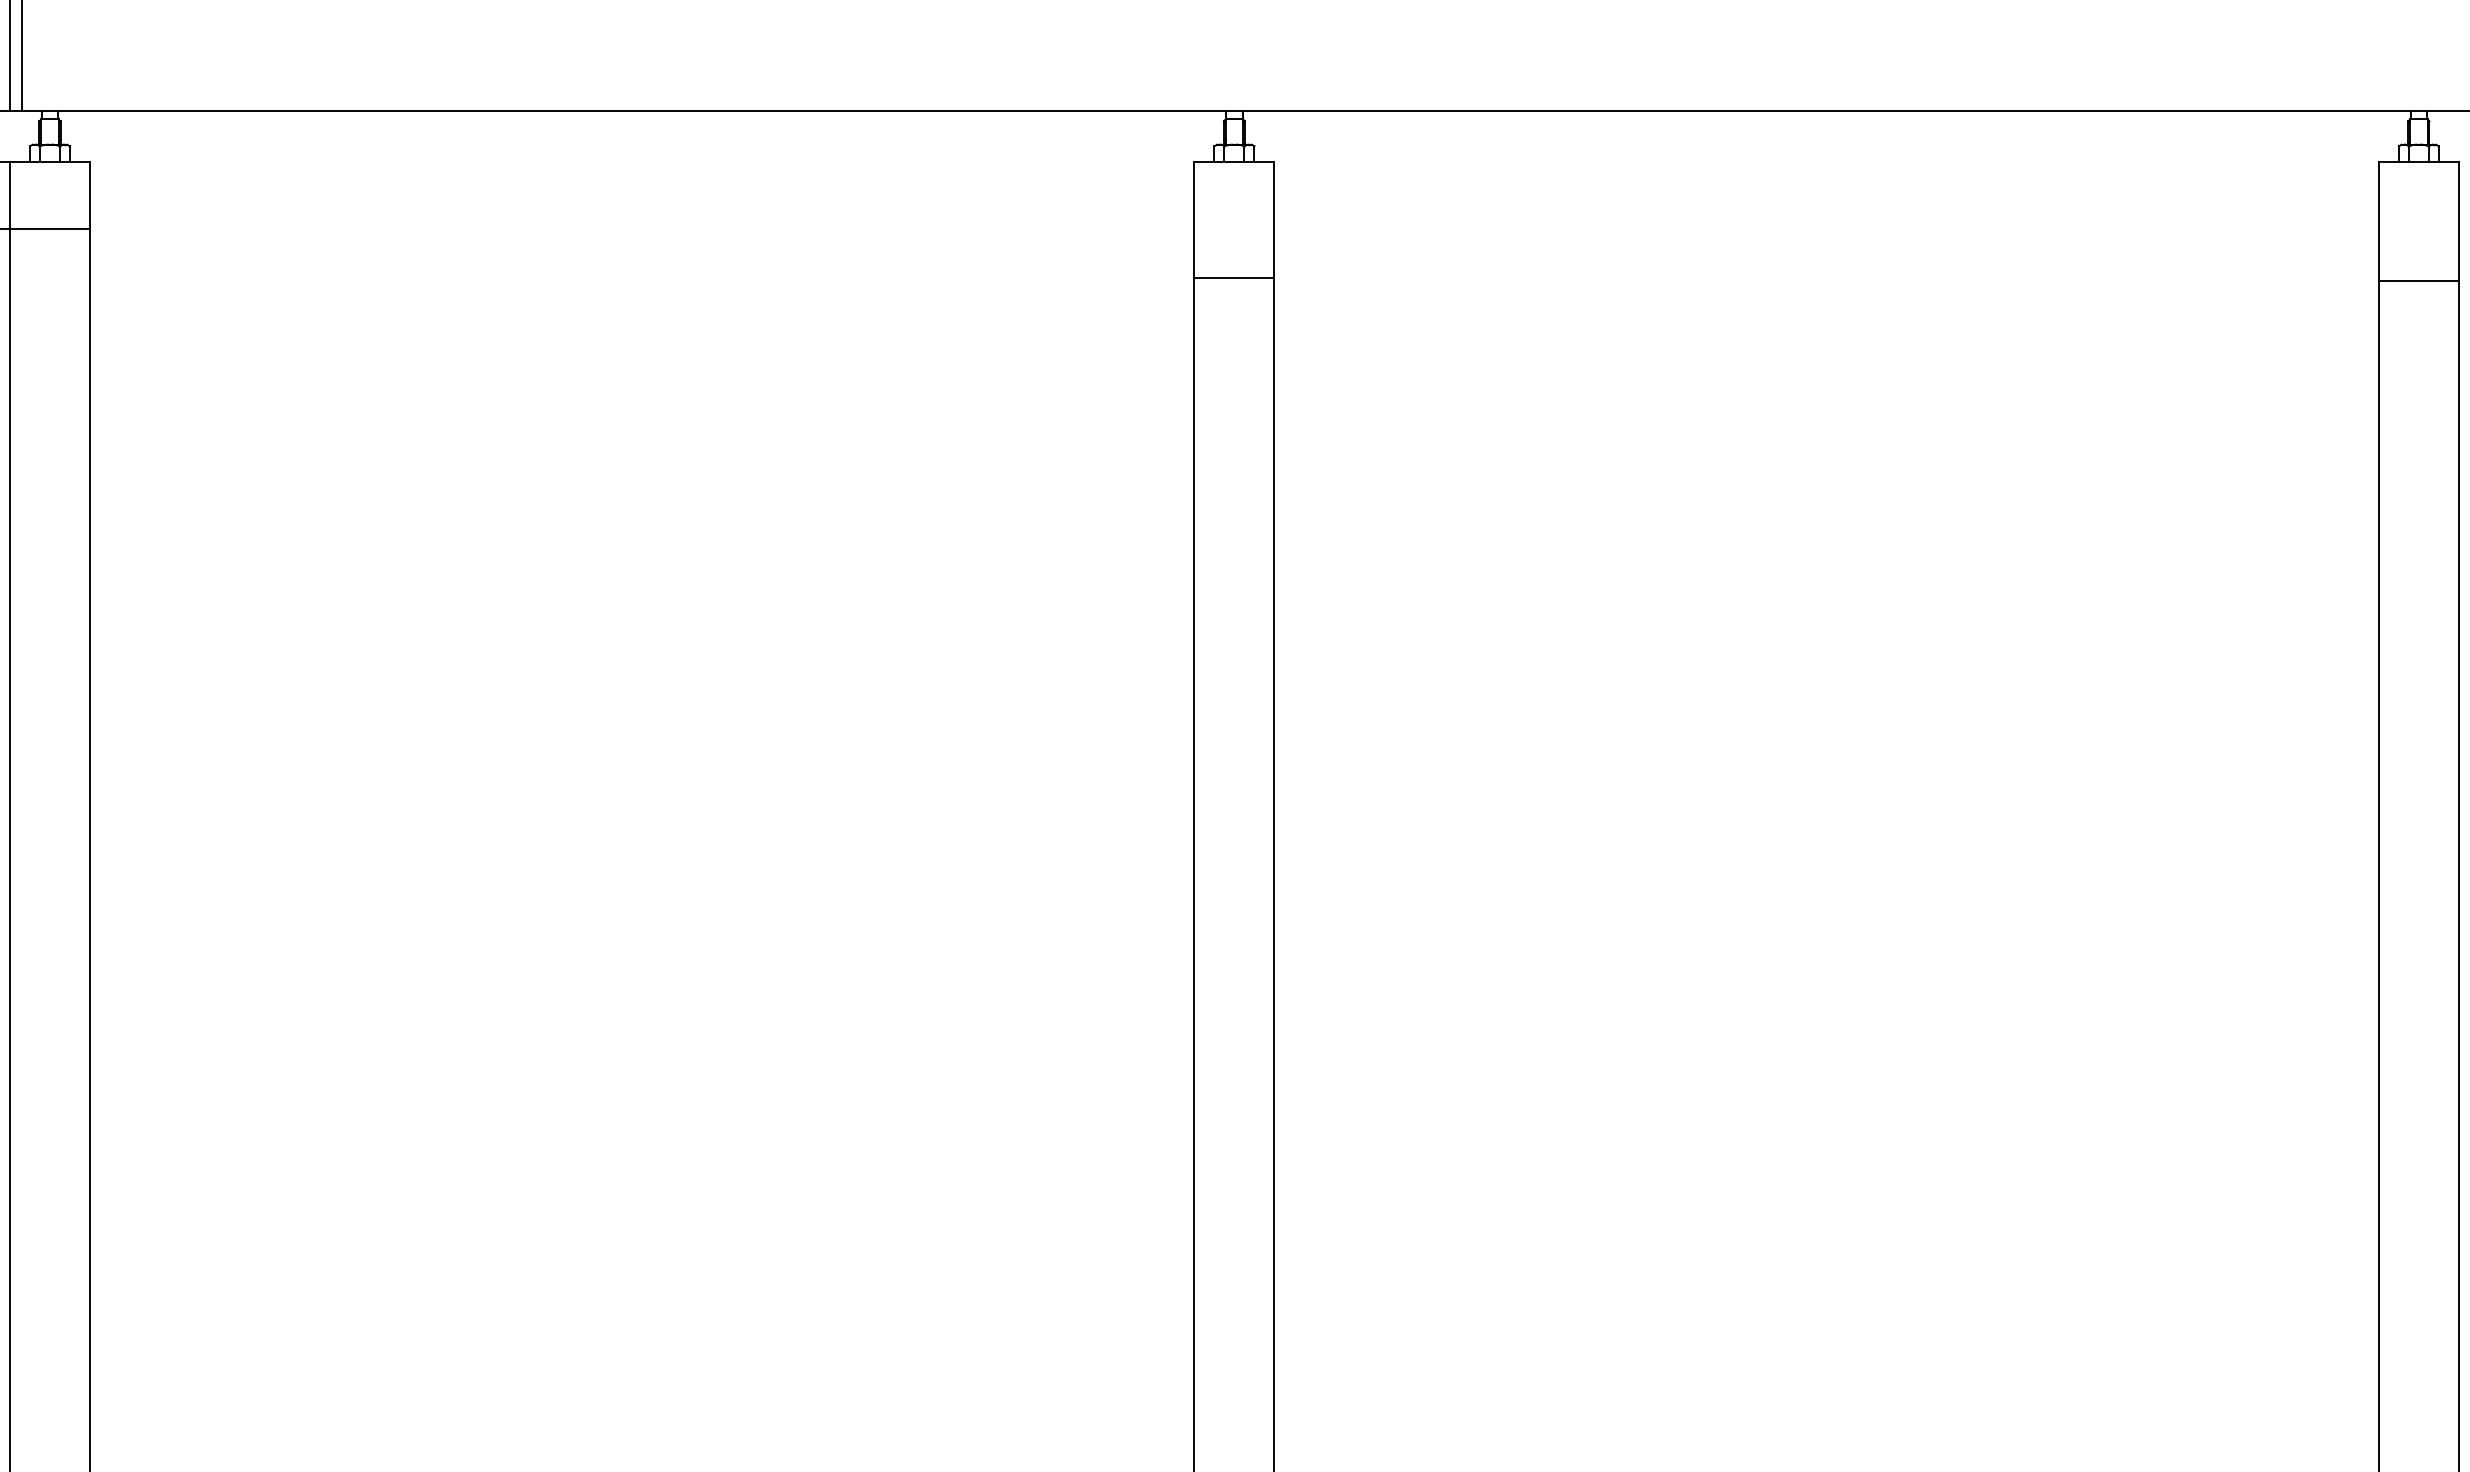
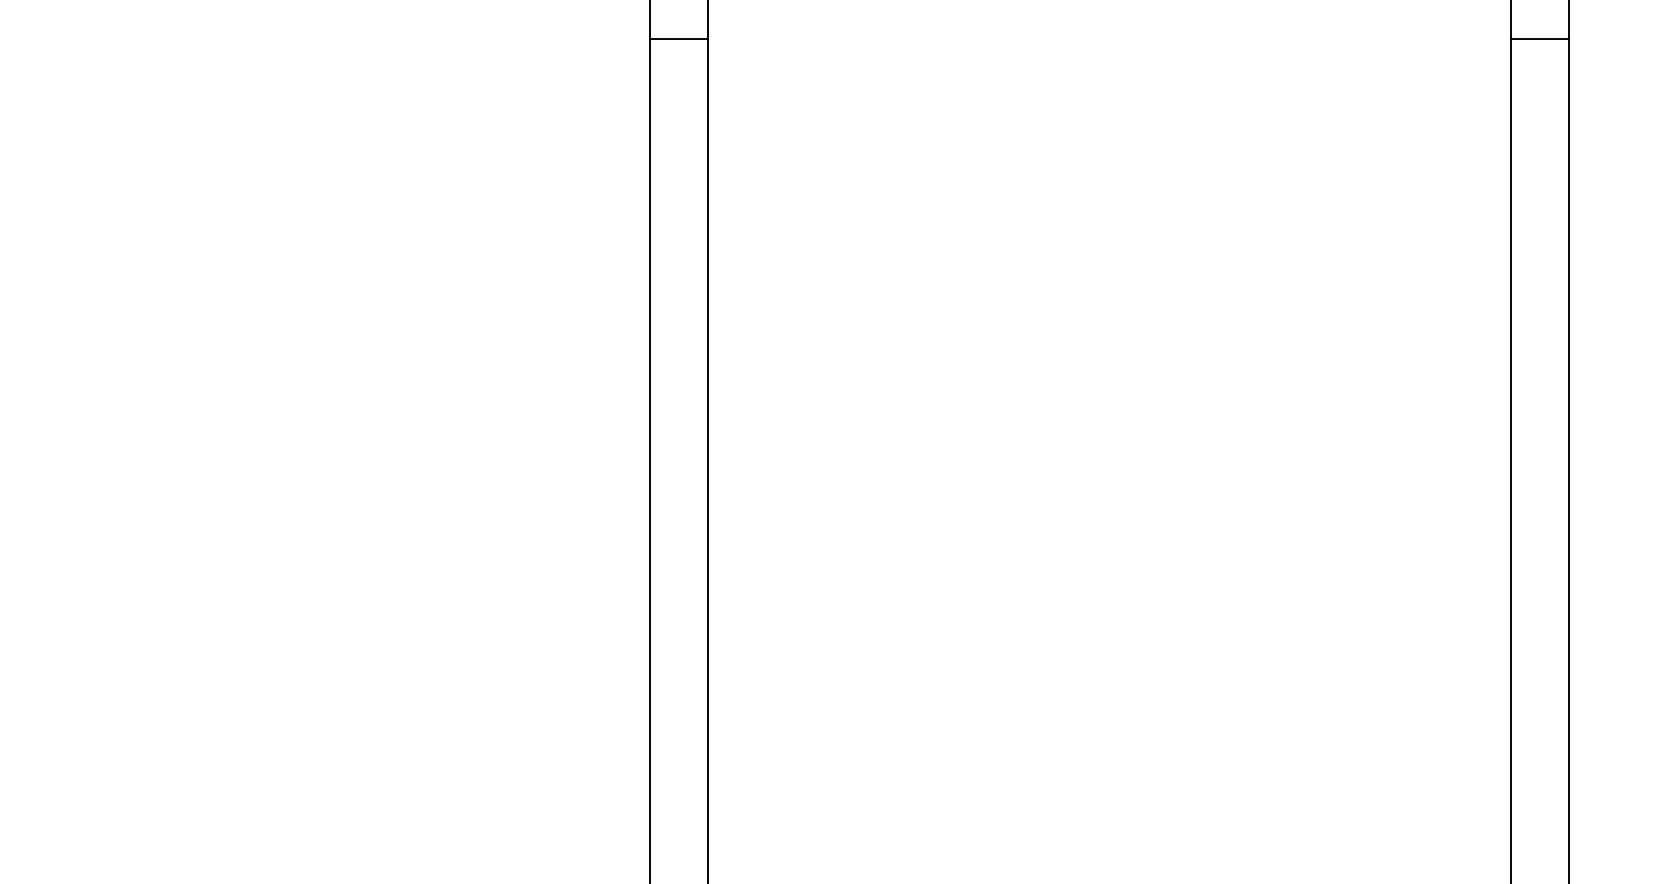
line: (1234, 277) -> (678, 38), moved
line: (2418, 280) -> (1539, 38), moved

